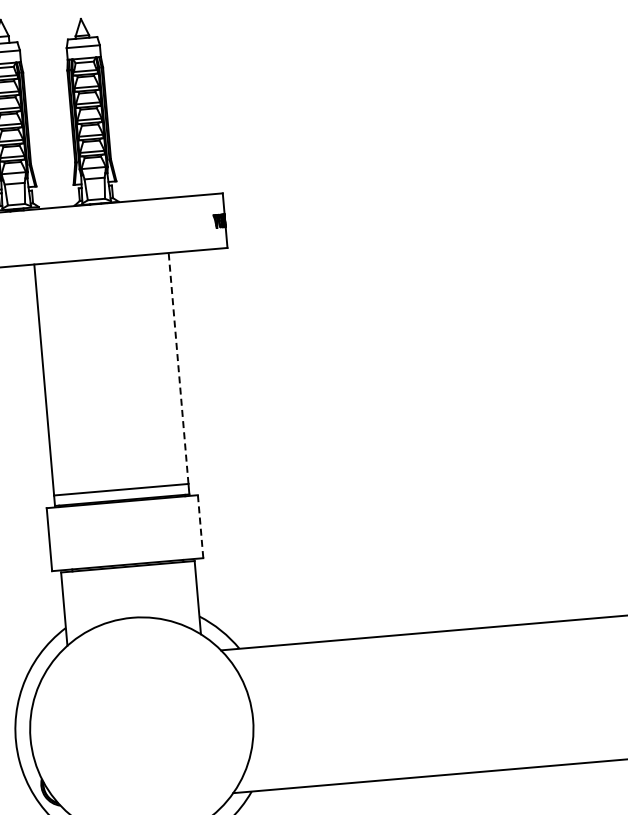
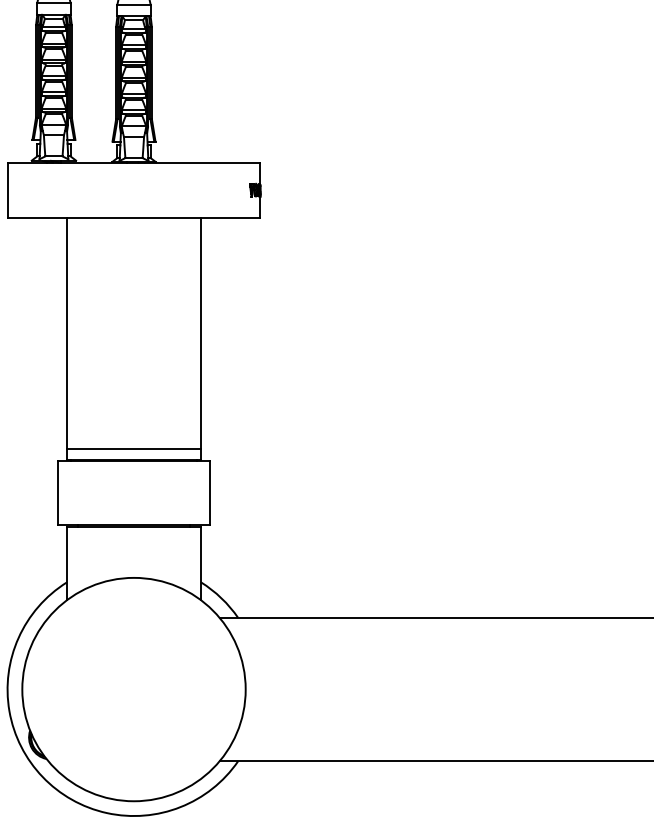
line: (178, 368) -> (201, 333), dashed -> solid
line: (200, 526) -> (209, 492), dashed -> solid

